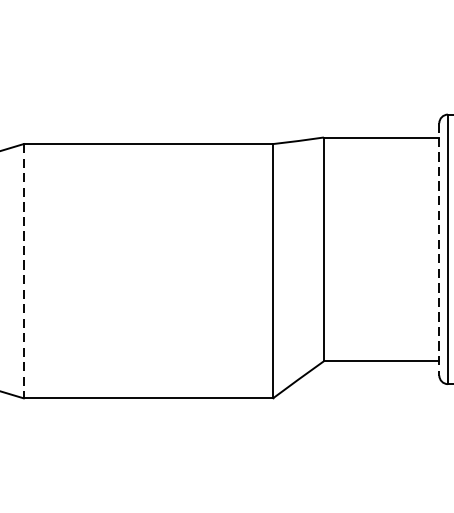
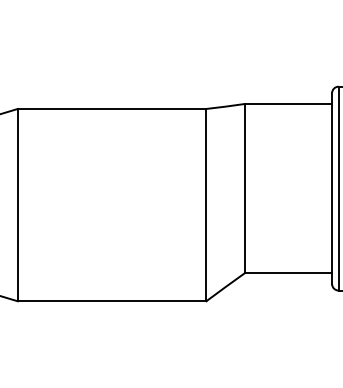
line: (439, 250) -> (332, 189), dashed -> solid
line: (23, 271) -> (17, 205), dashed -> solid

